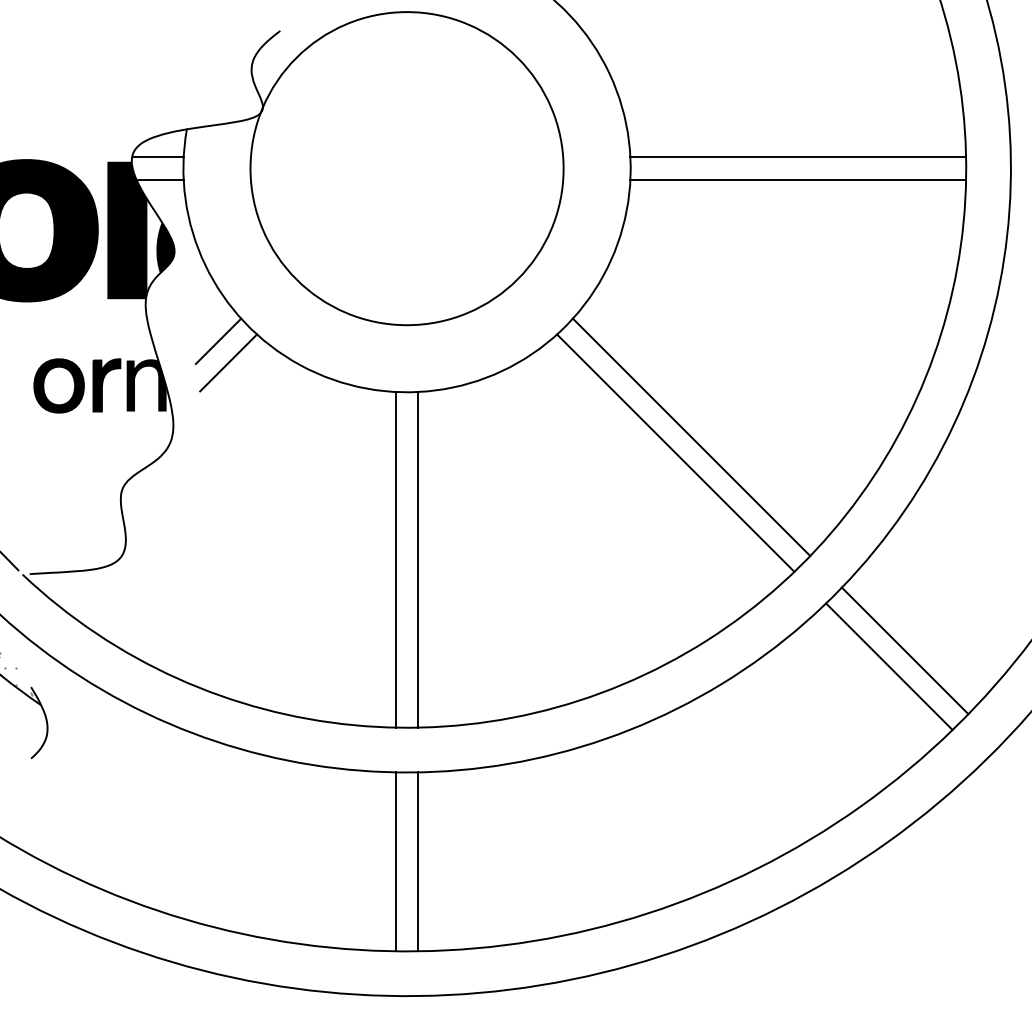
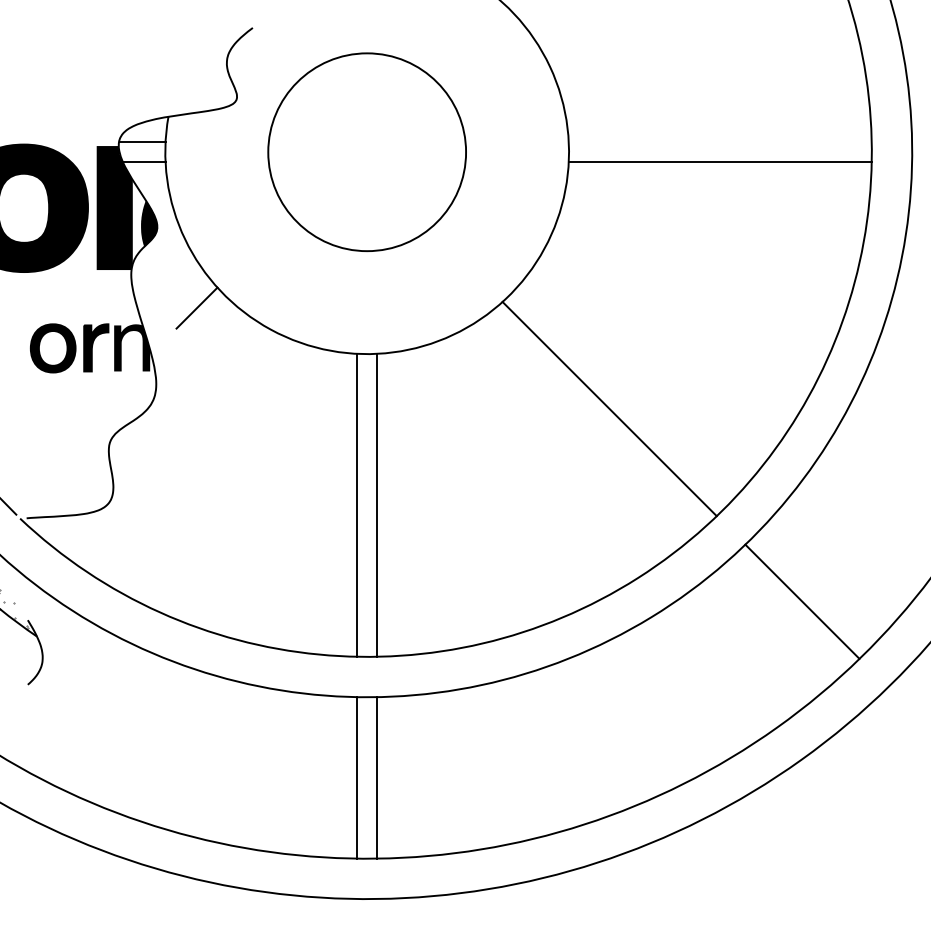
line: (797, 157) -> (719, 142), removed
circle: (406, 167) -> (366, 151), size x0.7
line: (227, 362) -> (205, 327), removed
line: (691, 437) -> (623, 394), removed
line: (904, 650) -> (816, 587), removed

